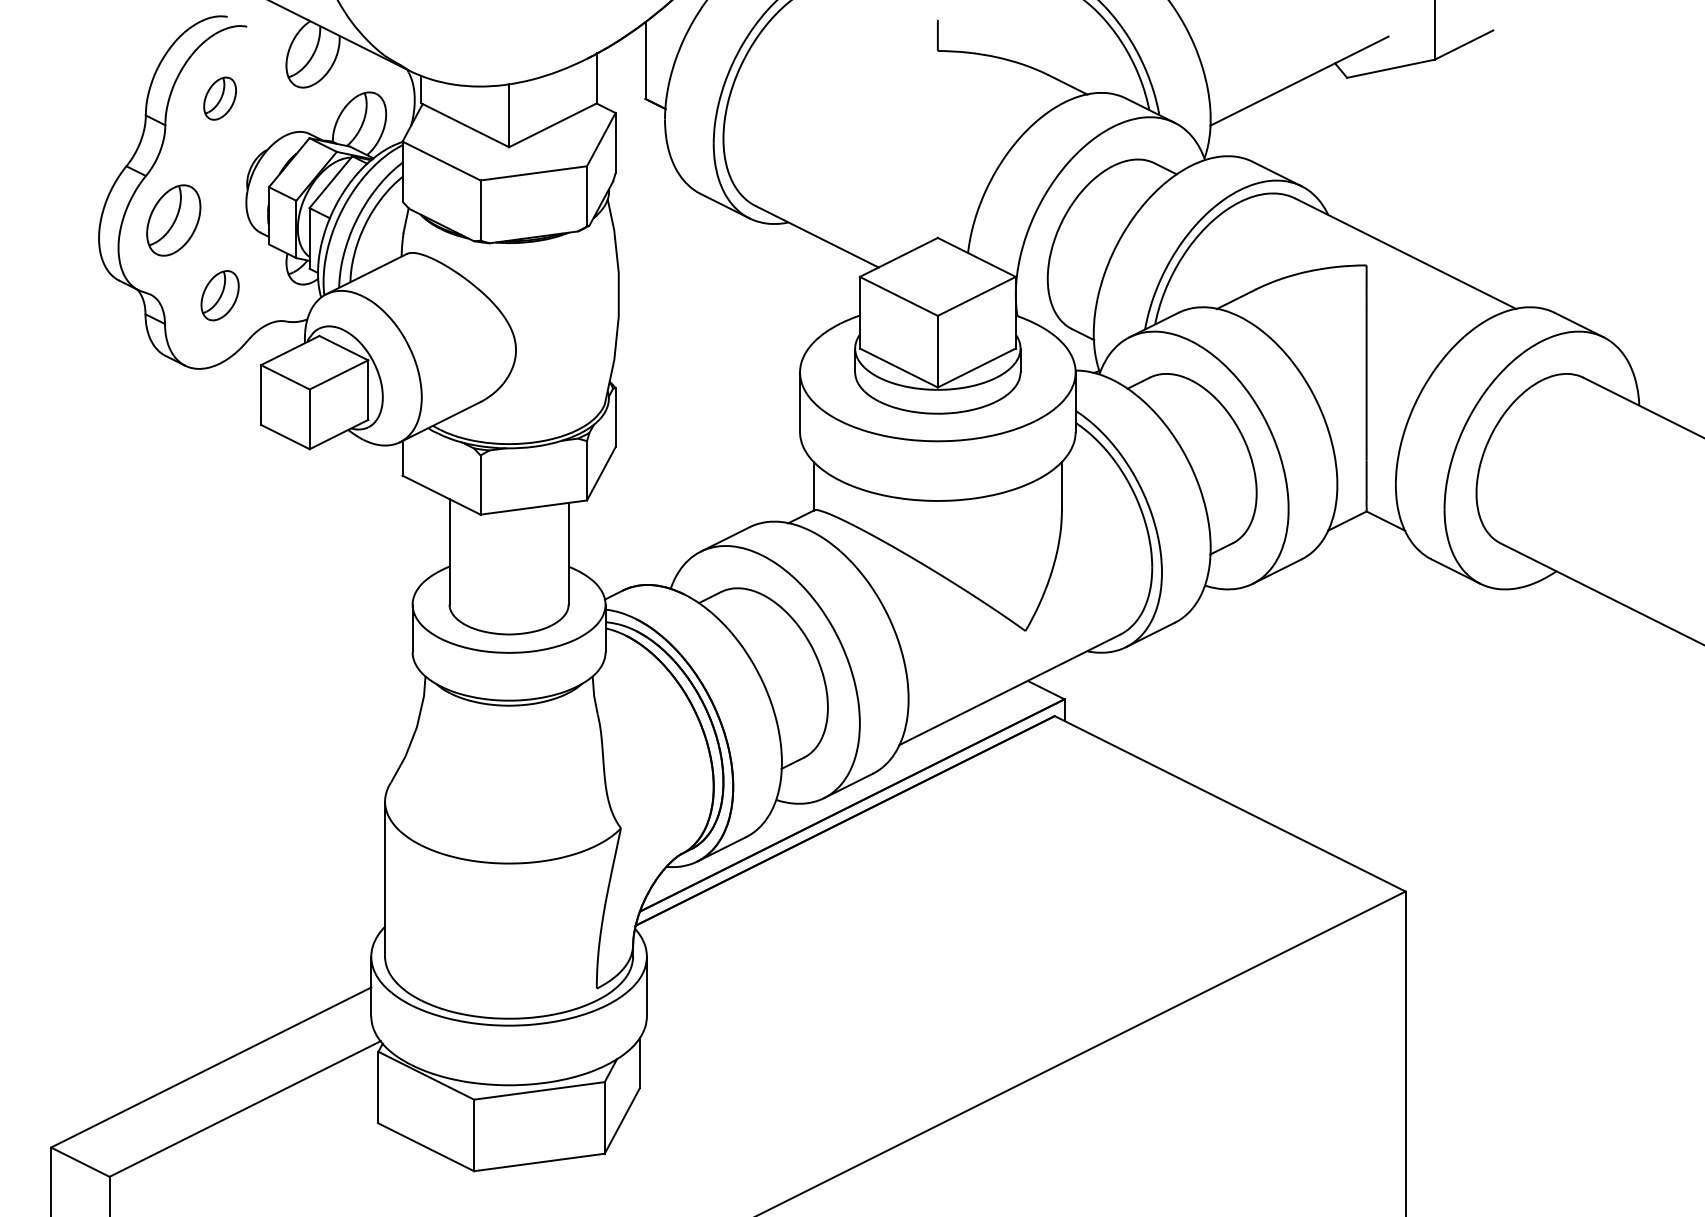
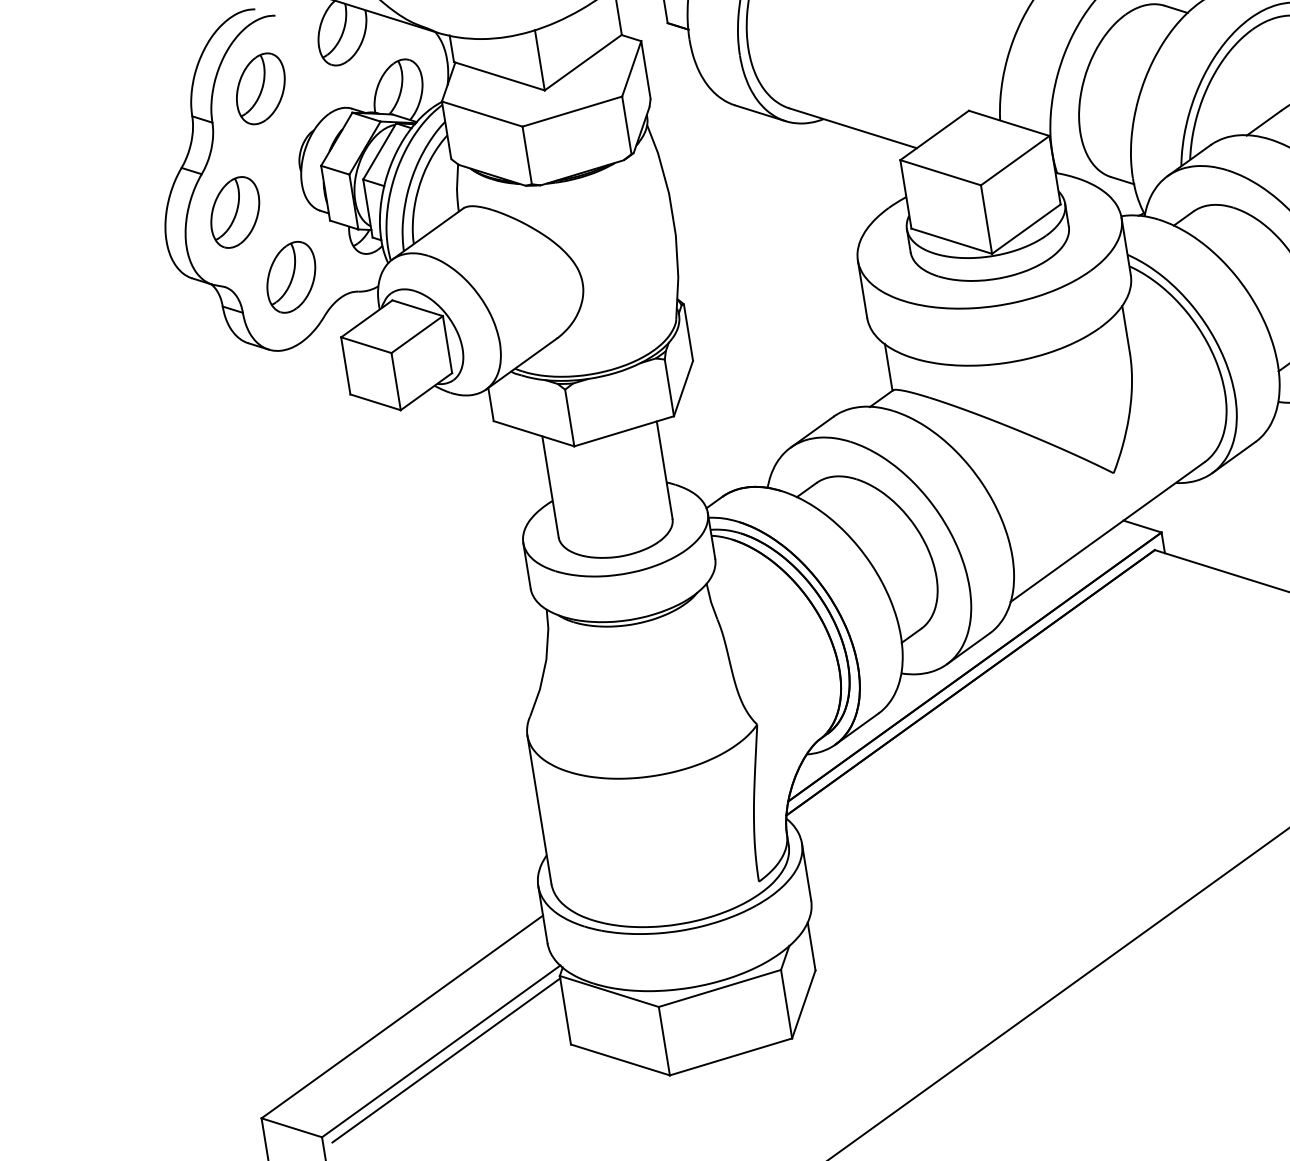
part: (219, 98) -> (260, 88), size x1.67
part: (219, 295) -> (290, 277), size x1.43
line: (248, 1118) -> (445, 1059), added

